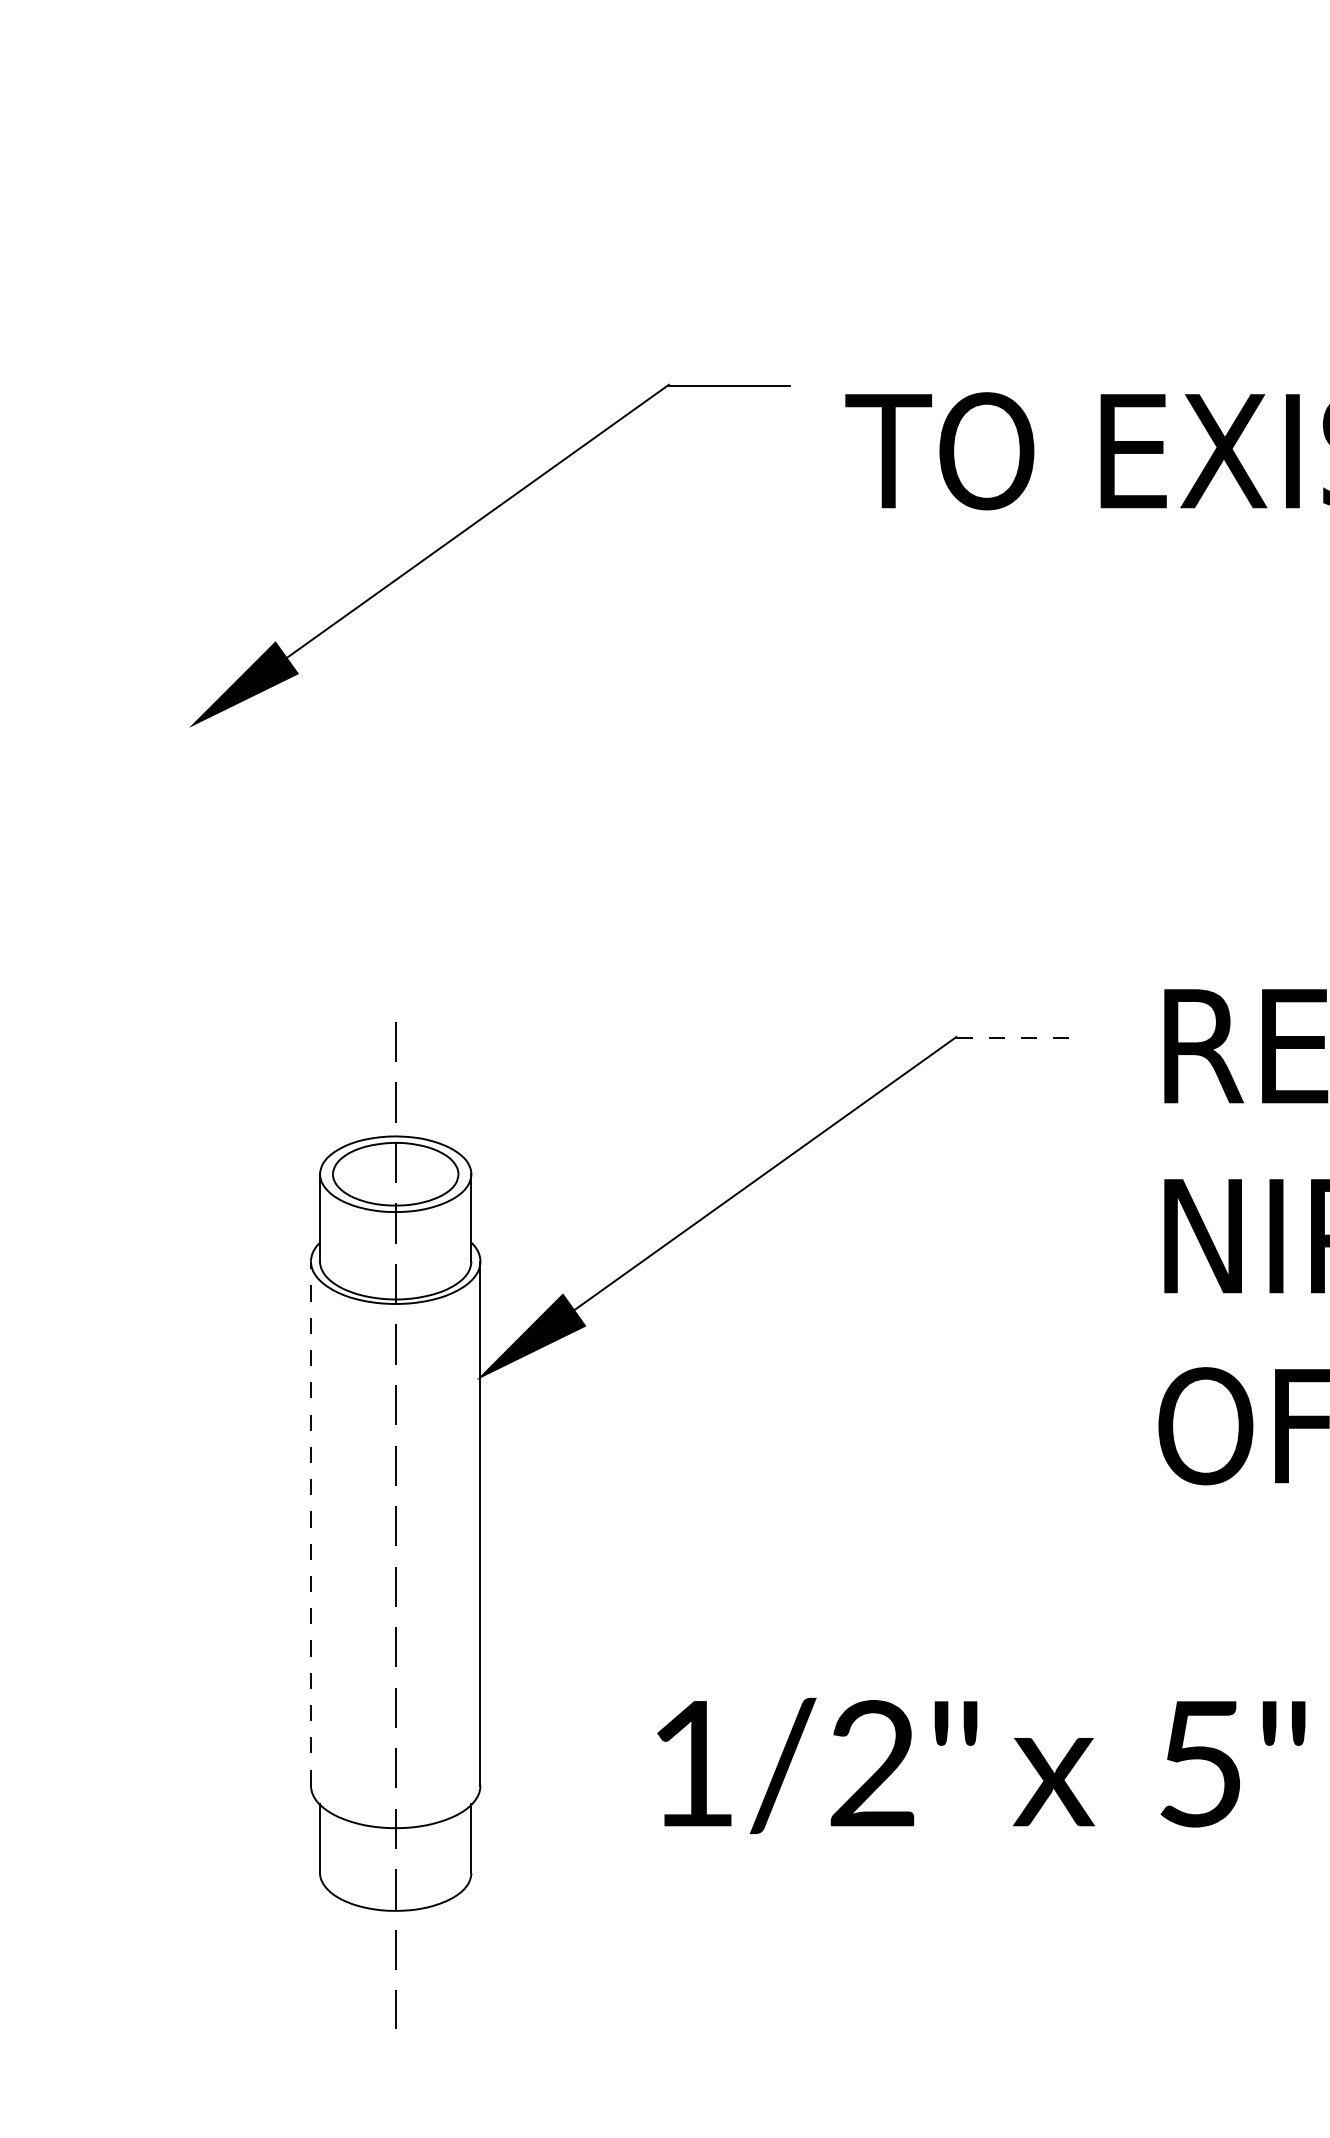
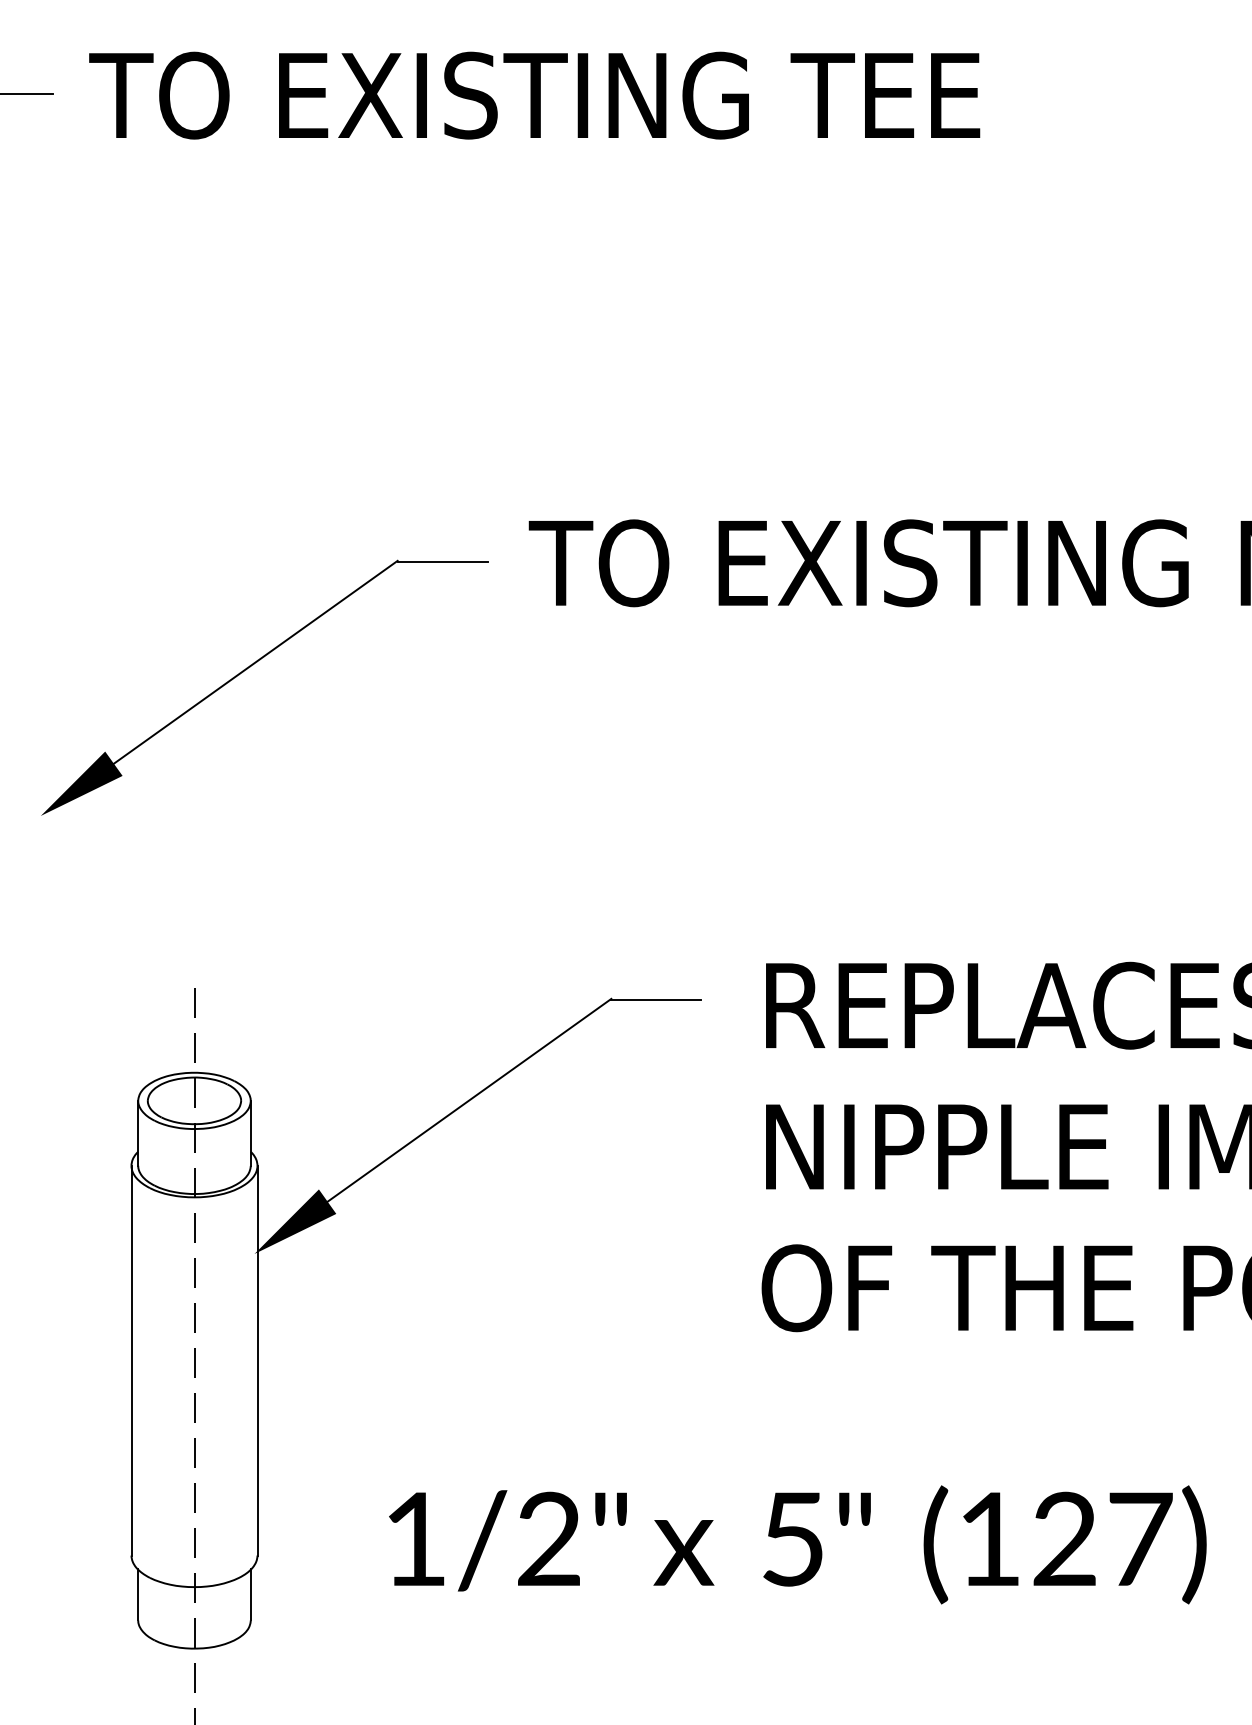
part: (471, 528) -> (250, 667), moved
line: (1017, 1037) -> (656, 999), dashed -> solid
line: (310, 1523) -> (131, 1360), dashed -> solid

